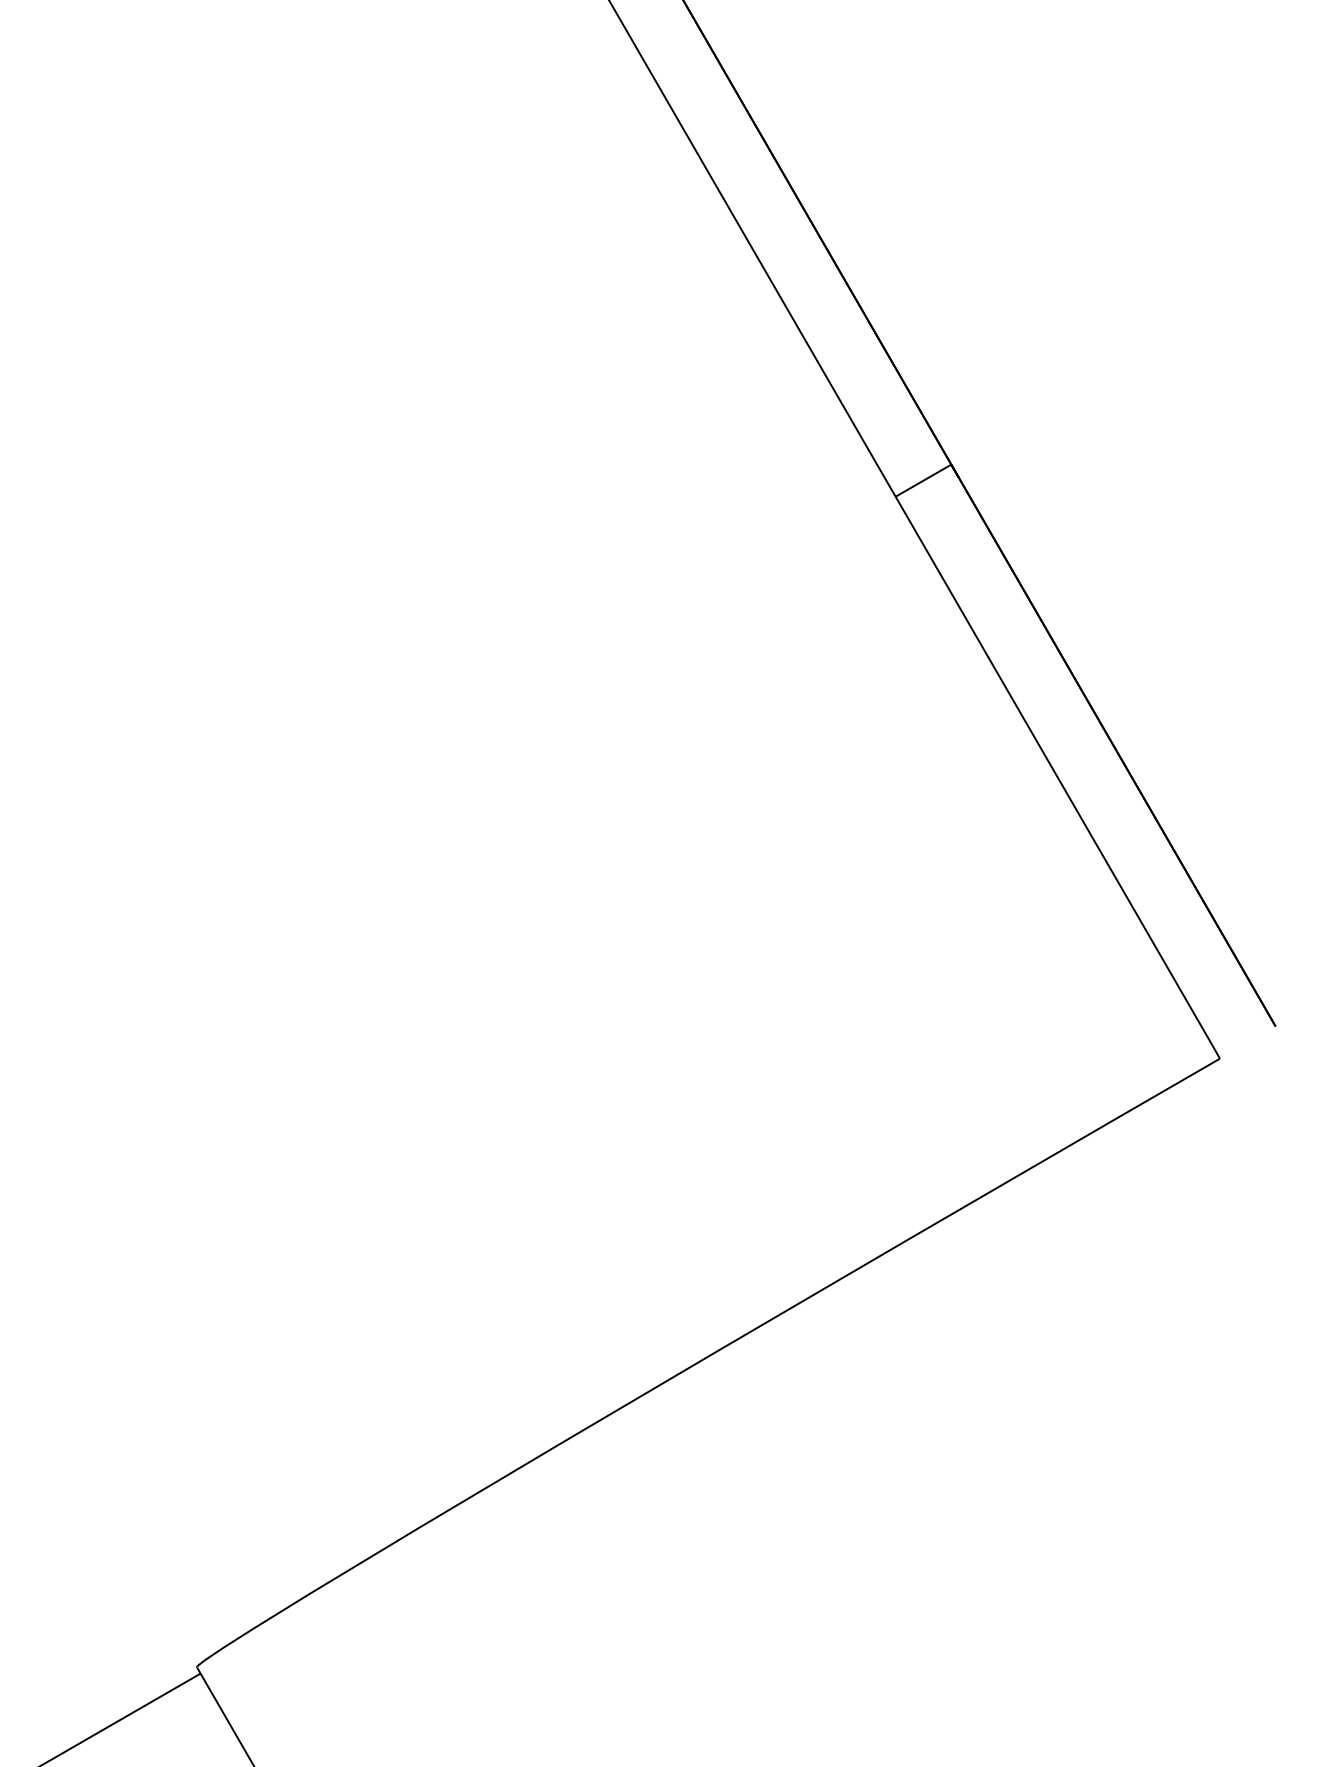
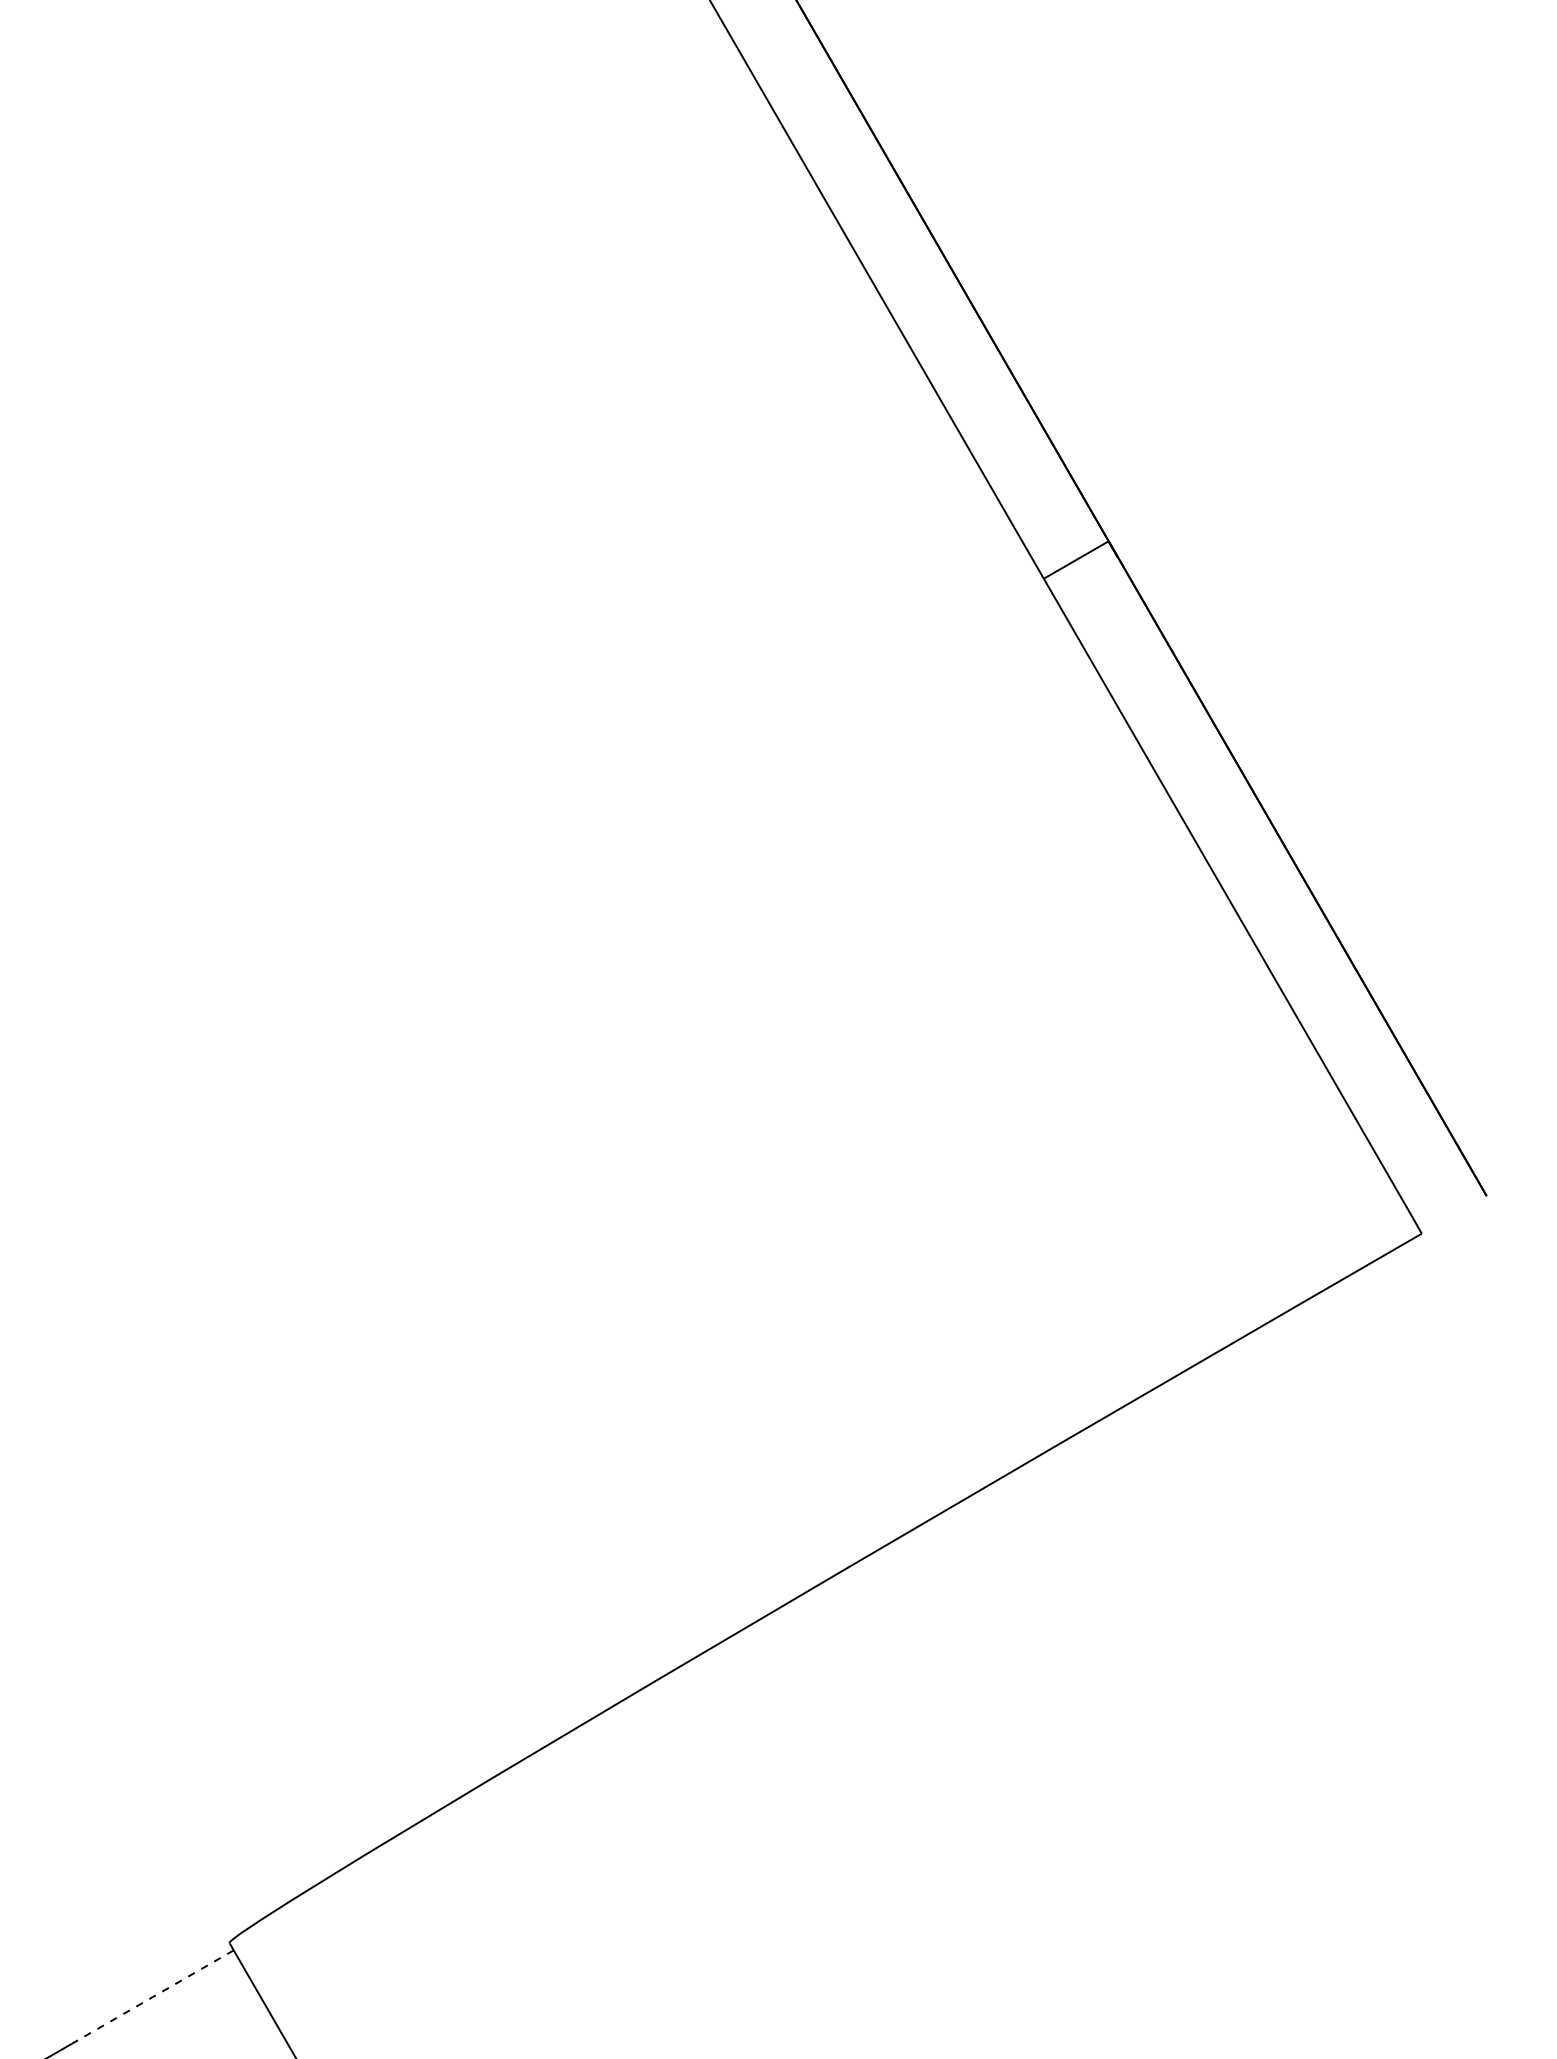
line: (130, 1714) -> (152, 1997), solid -> dashed

